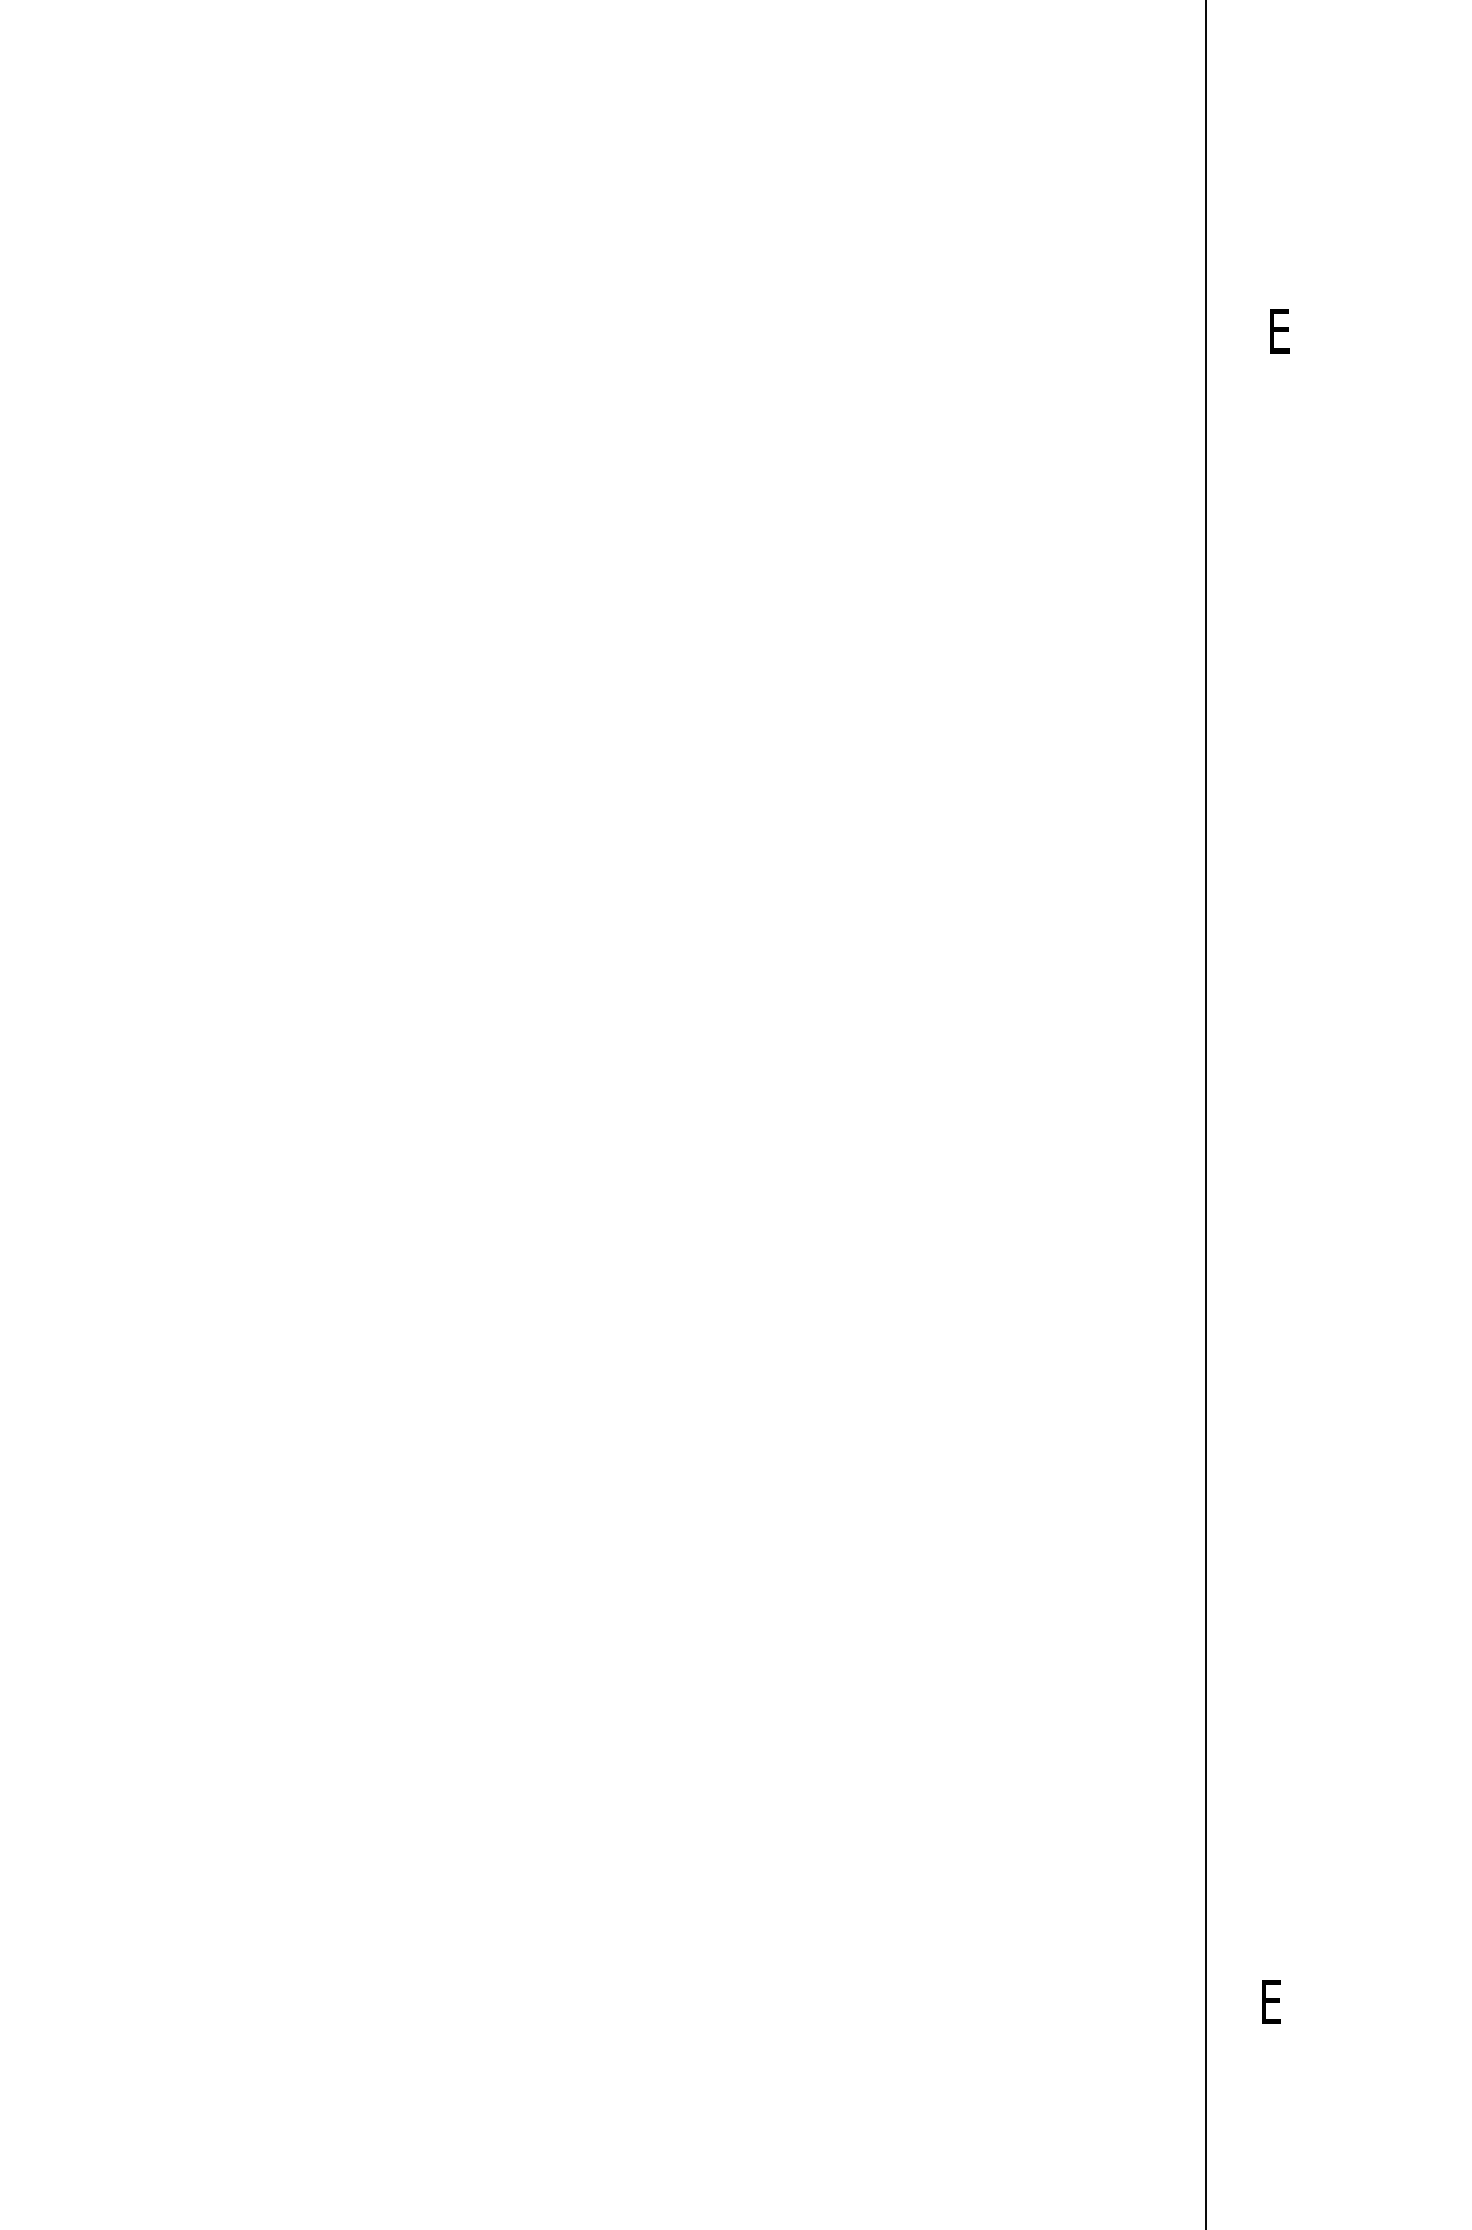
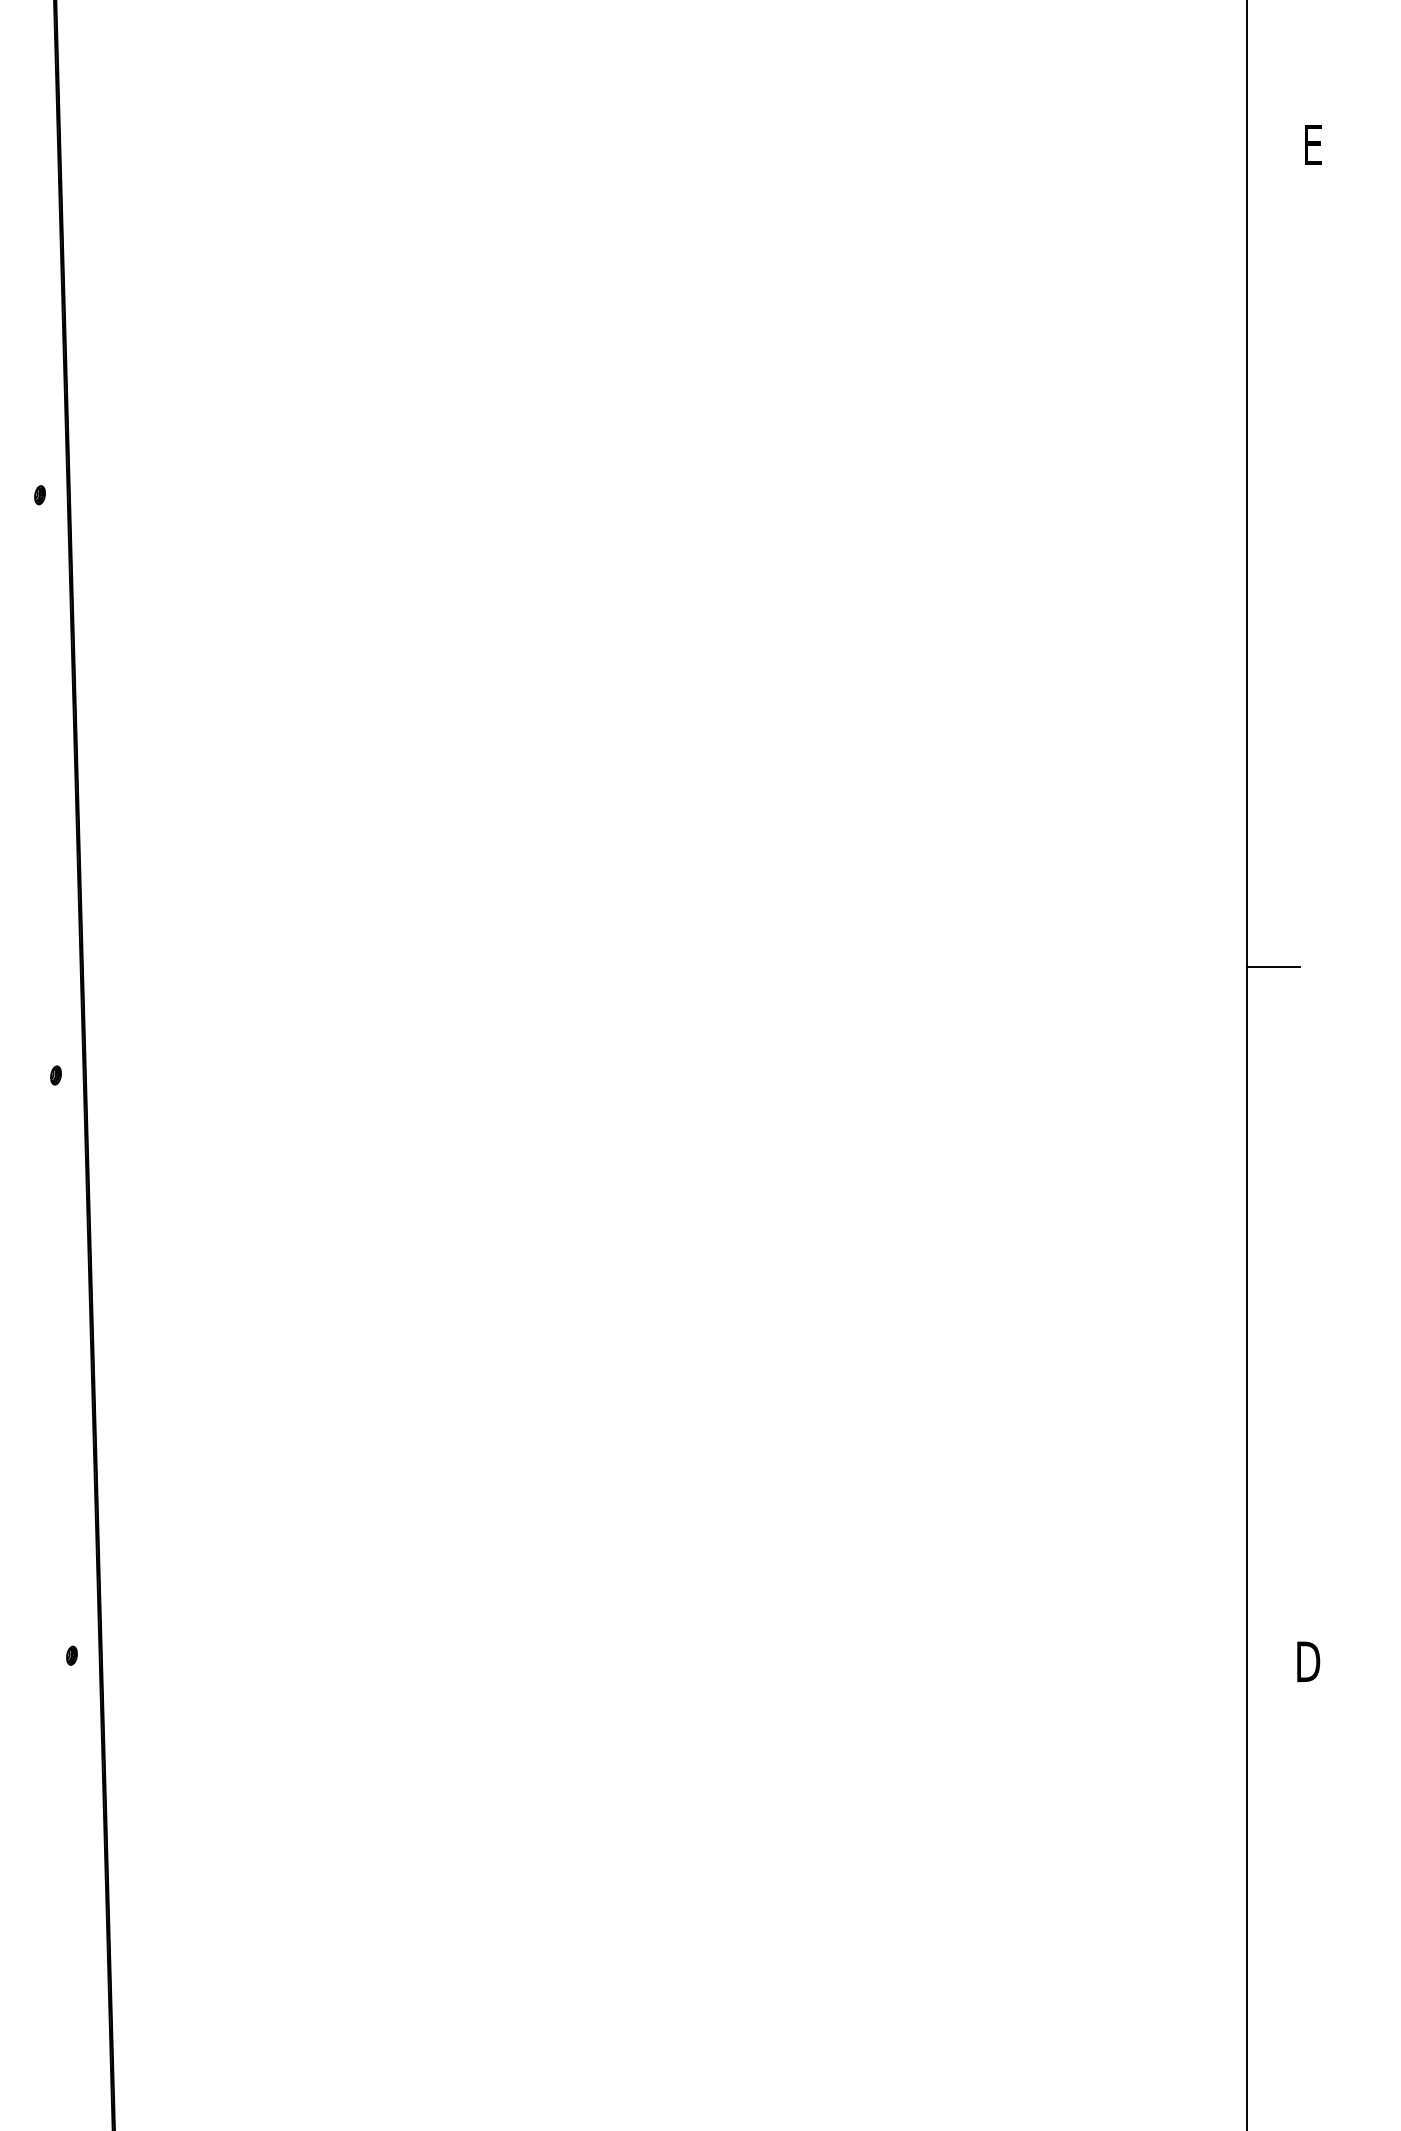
line: (1235, 1237) -> (1273, 967), added
text: (1274, 2001) -> (1308, 1661), E -> D

